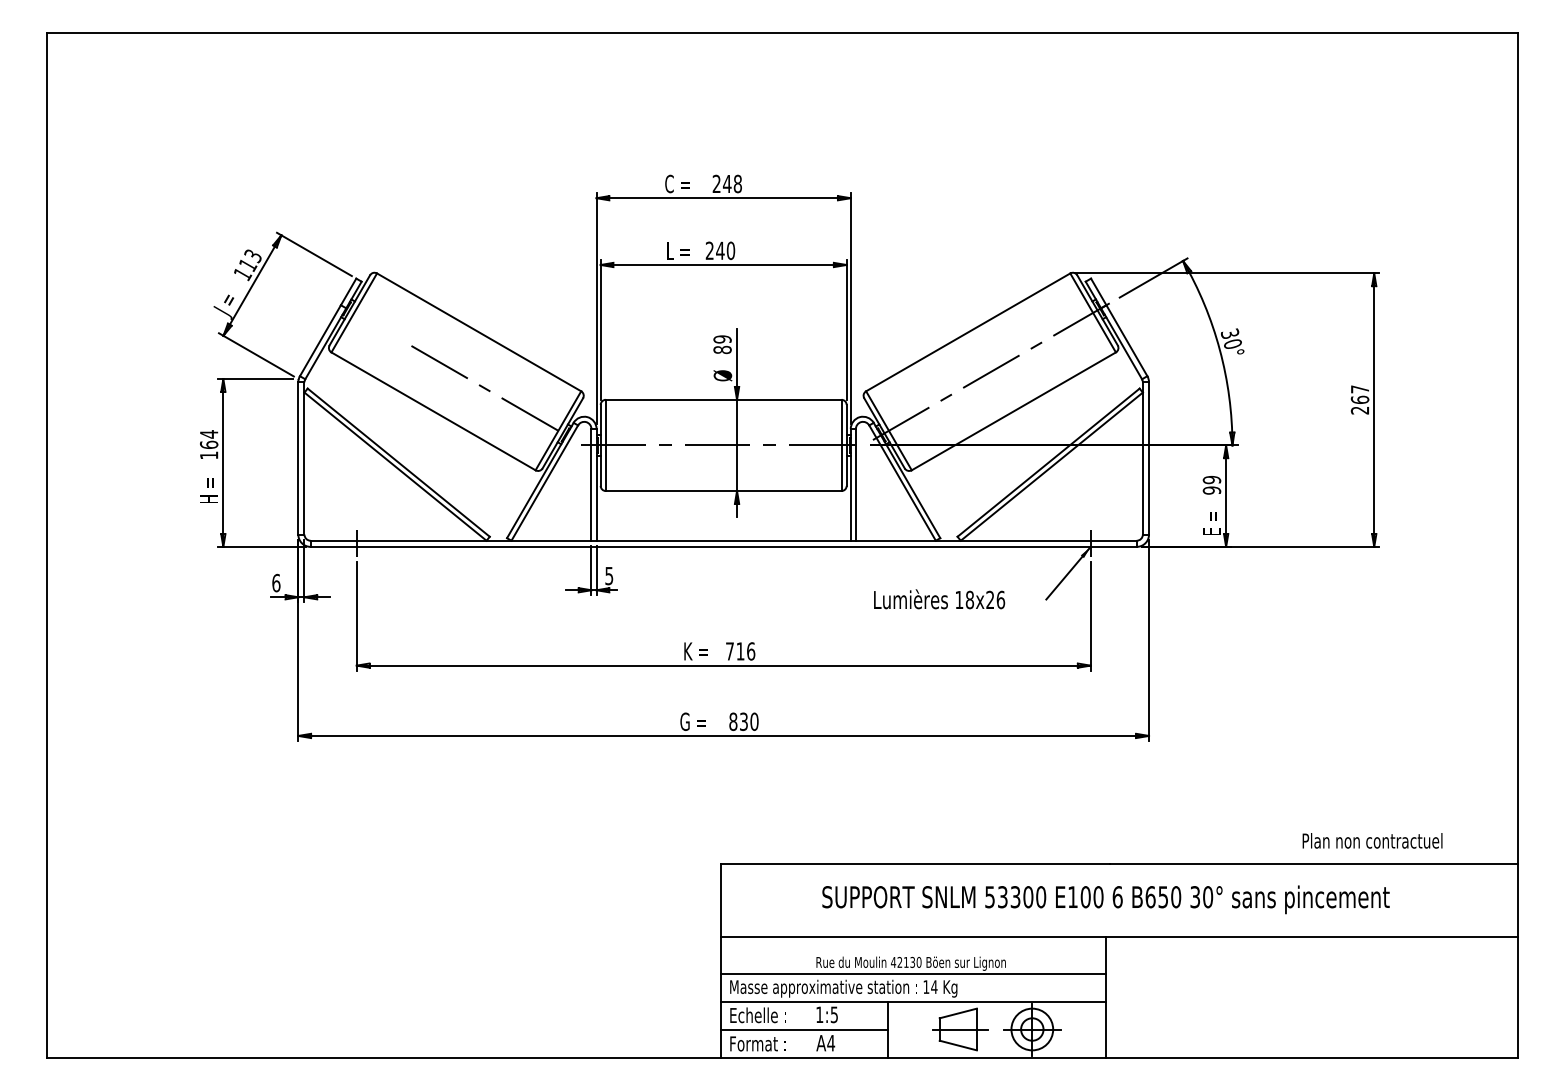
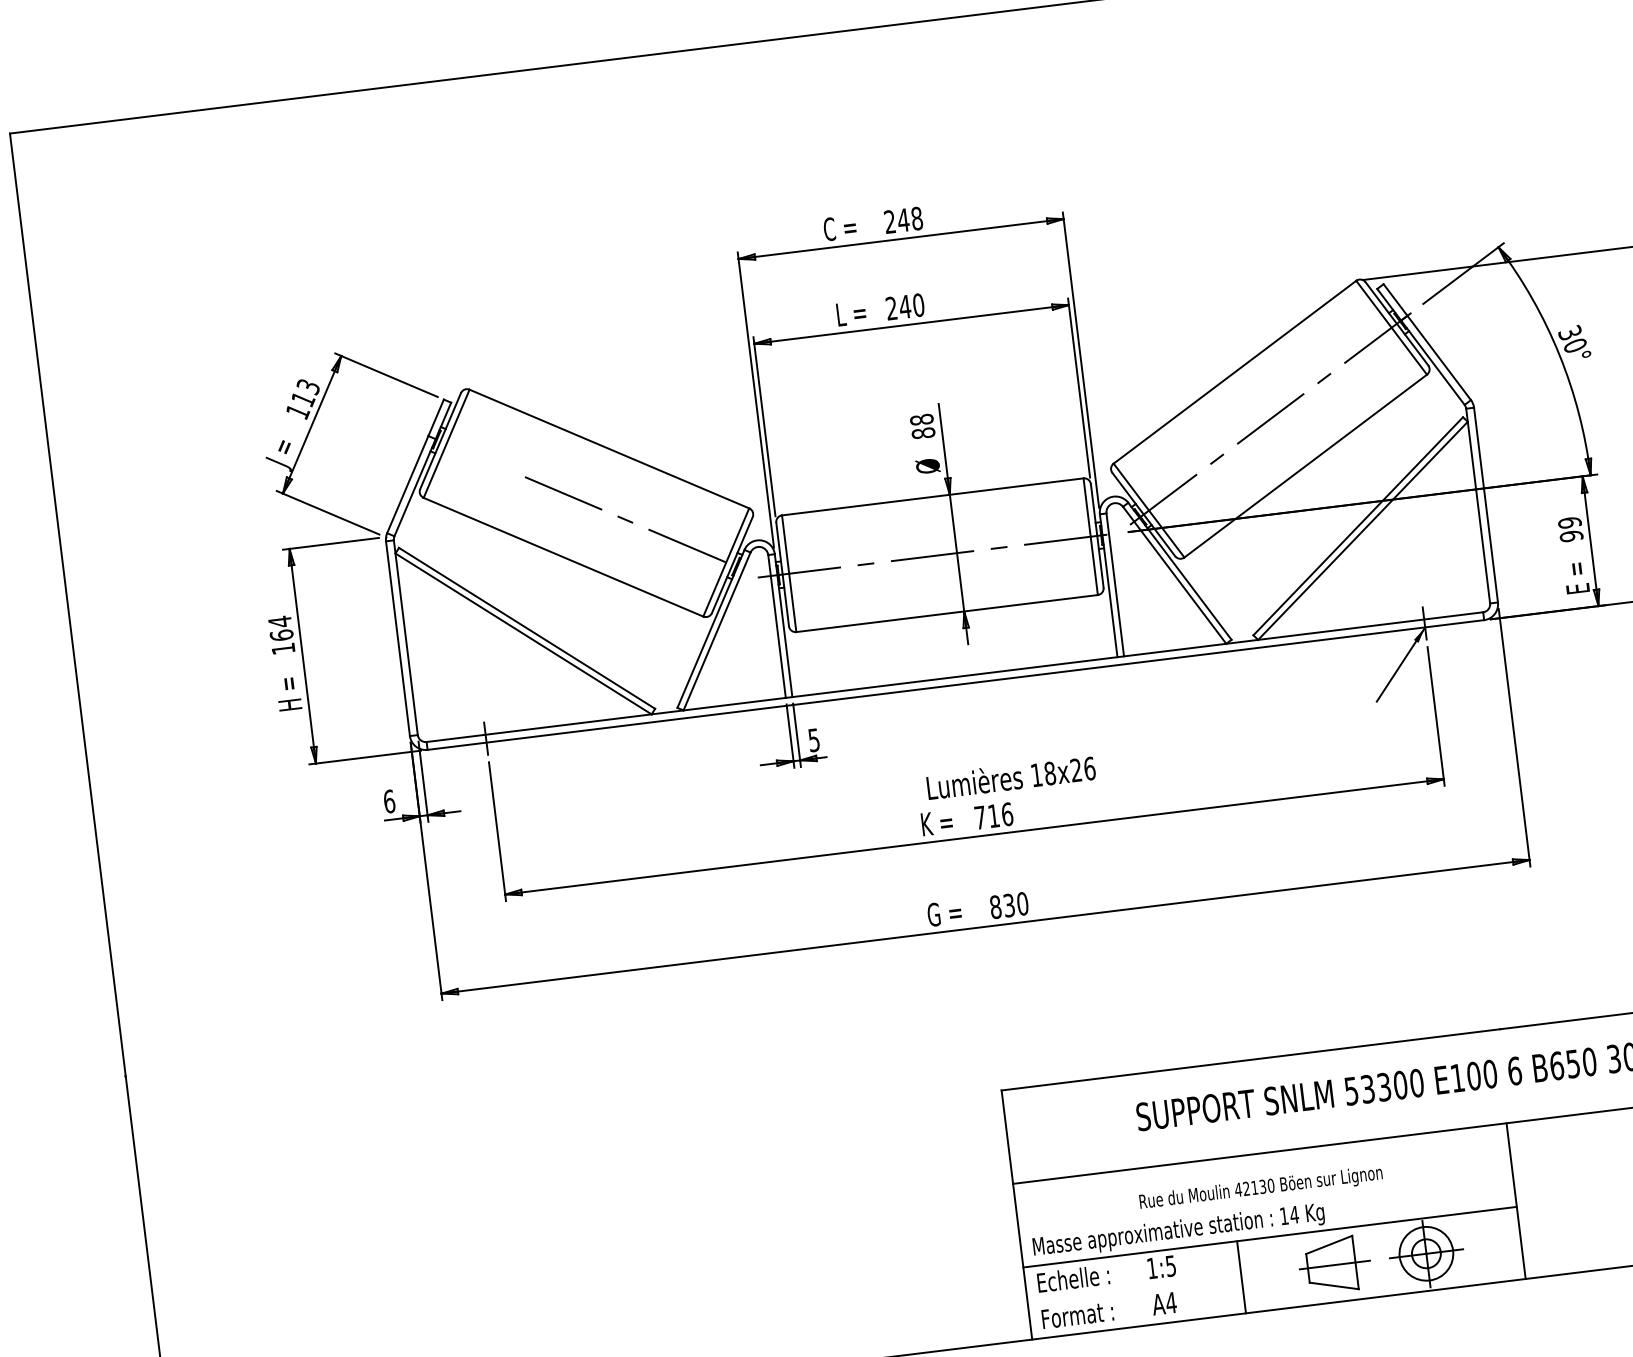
text: (722, 339) -> (921, 419), 89 -> 88
text: (939, 599) -> (1011, 777), moved
line: (913, 973) -> (1265, 1200), removed
line: (803, 1030) -> (1133, 1291), removed

